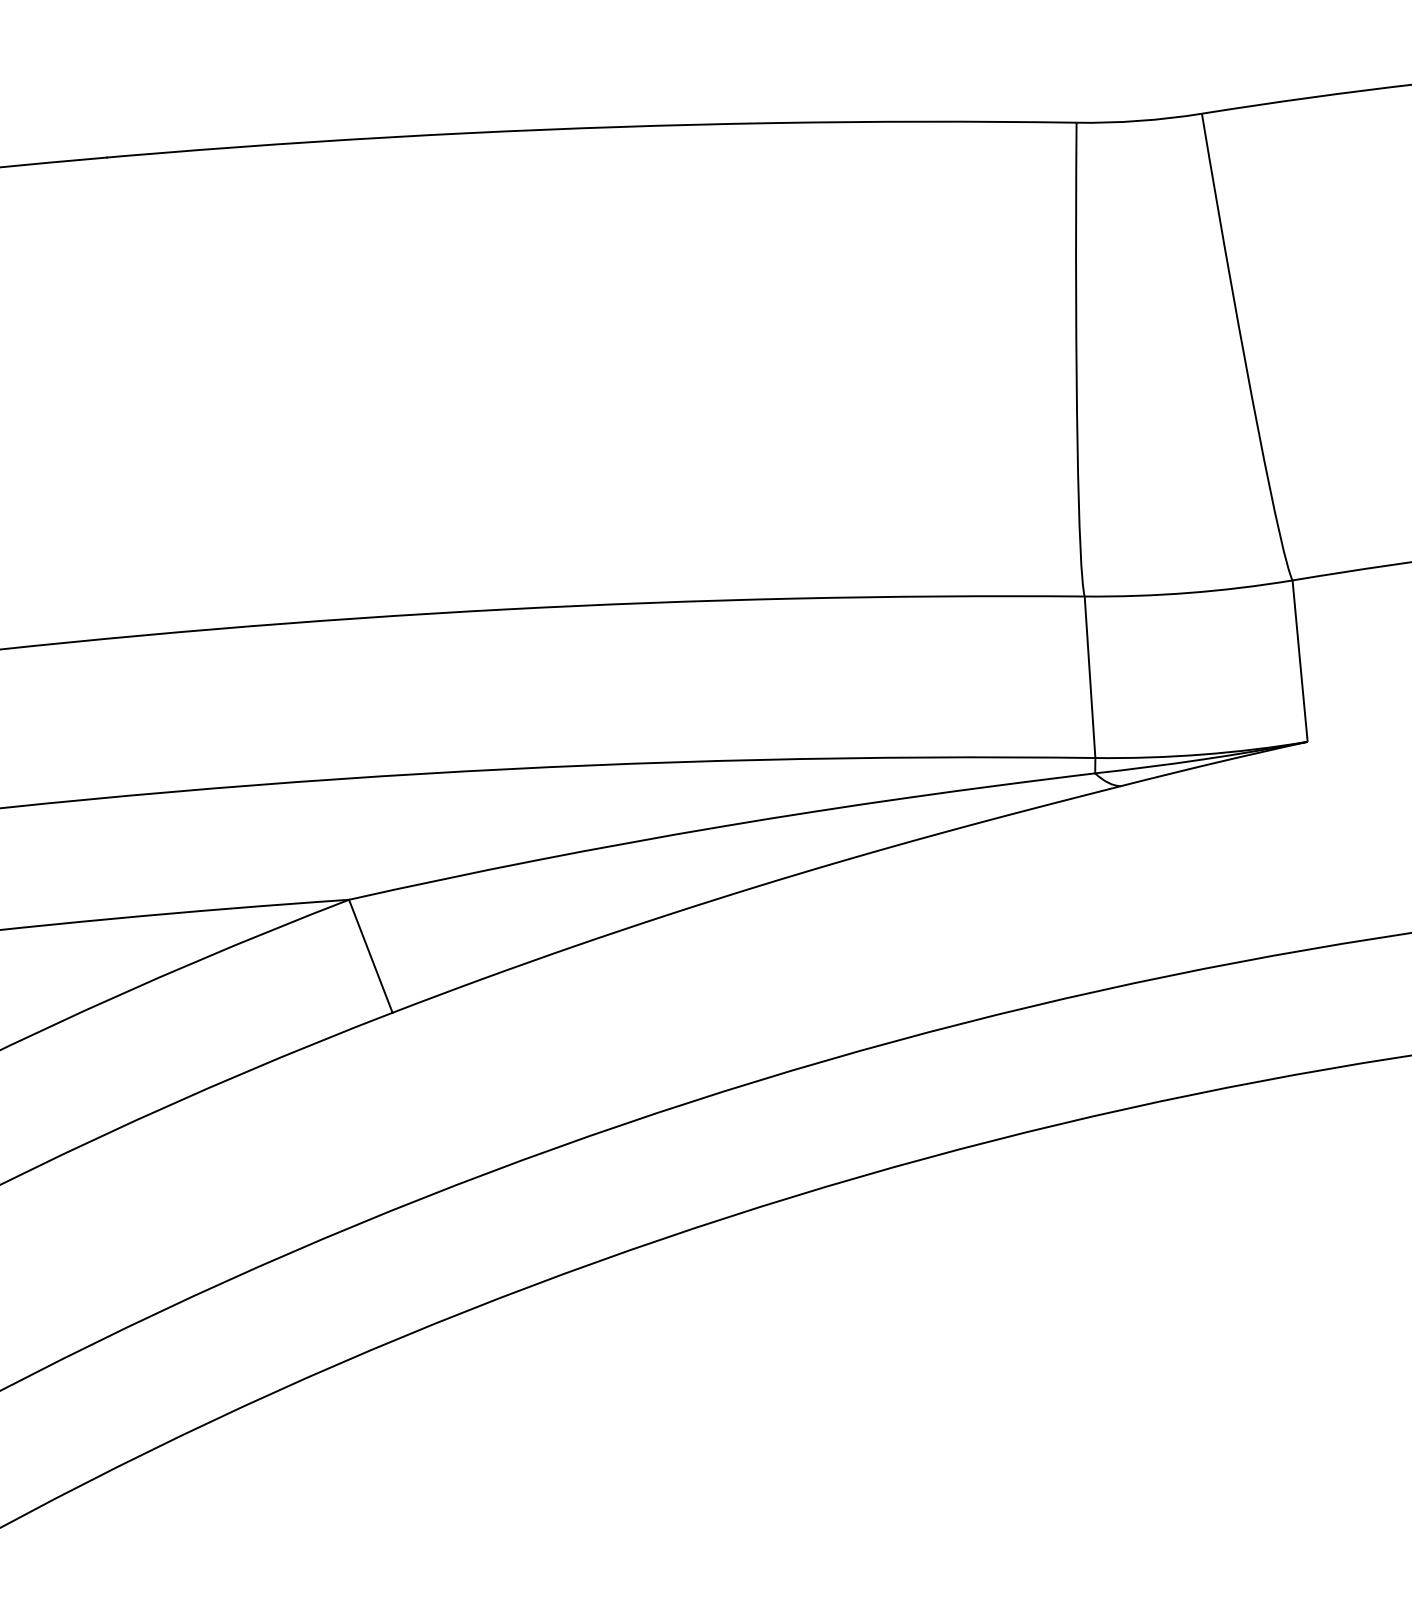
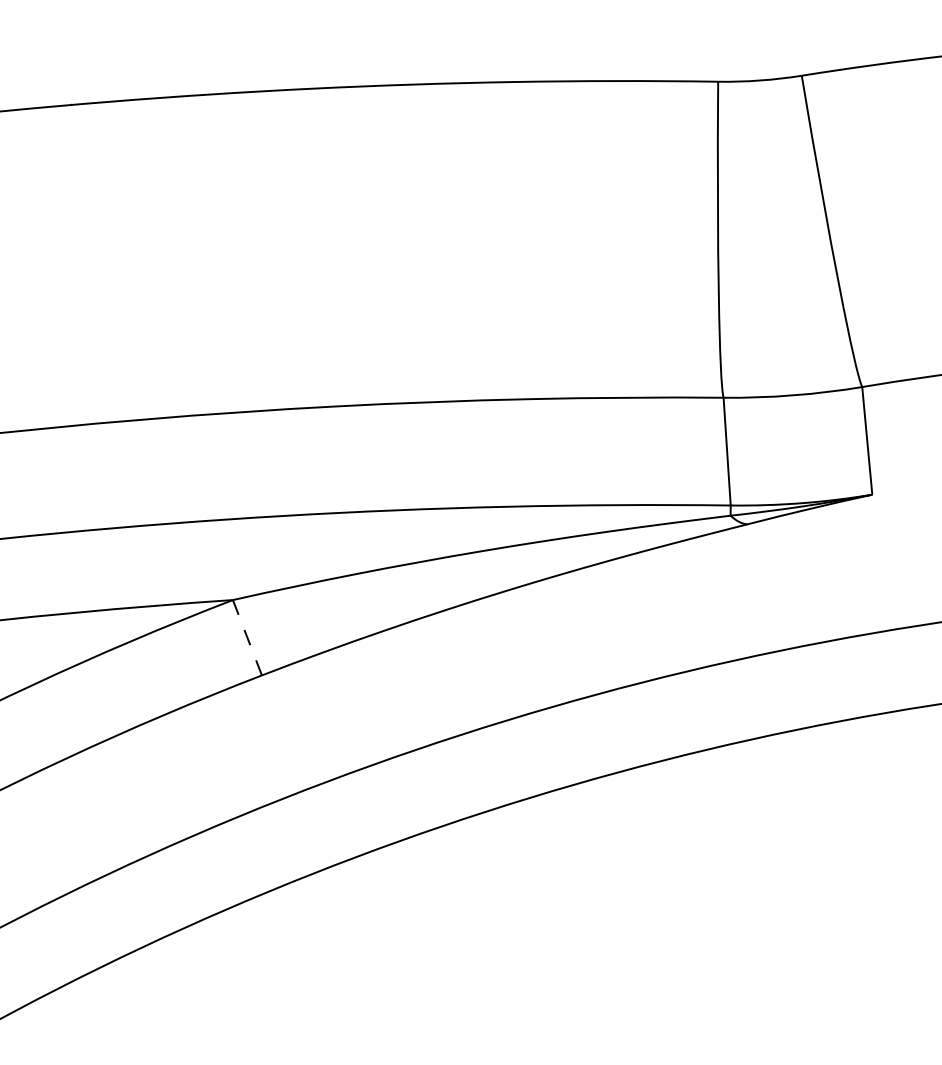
line: (370, 955) -> (247, 637), solid -> dashed

